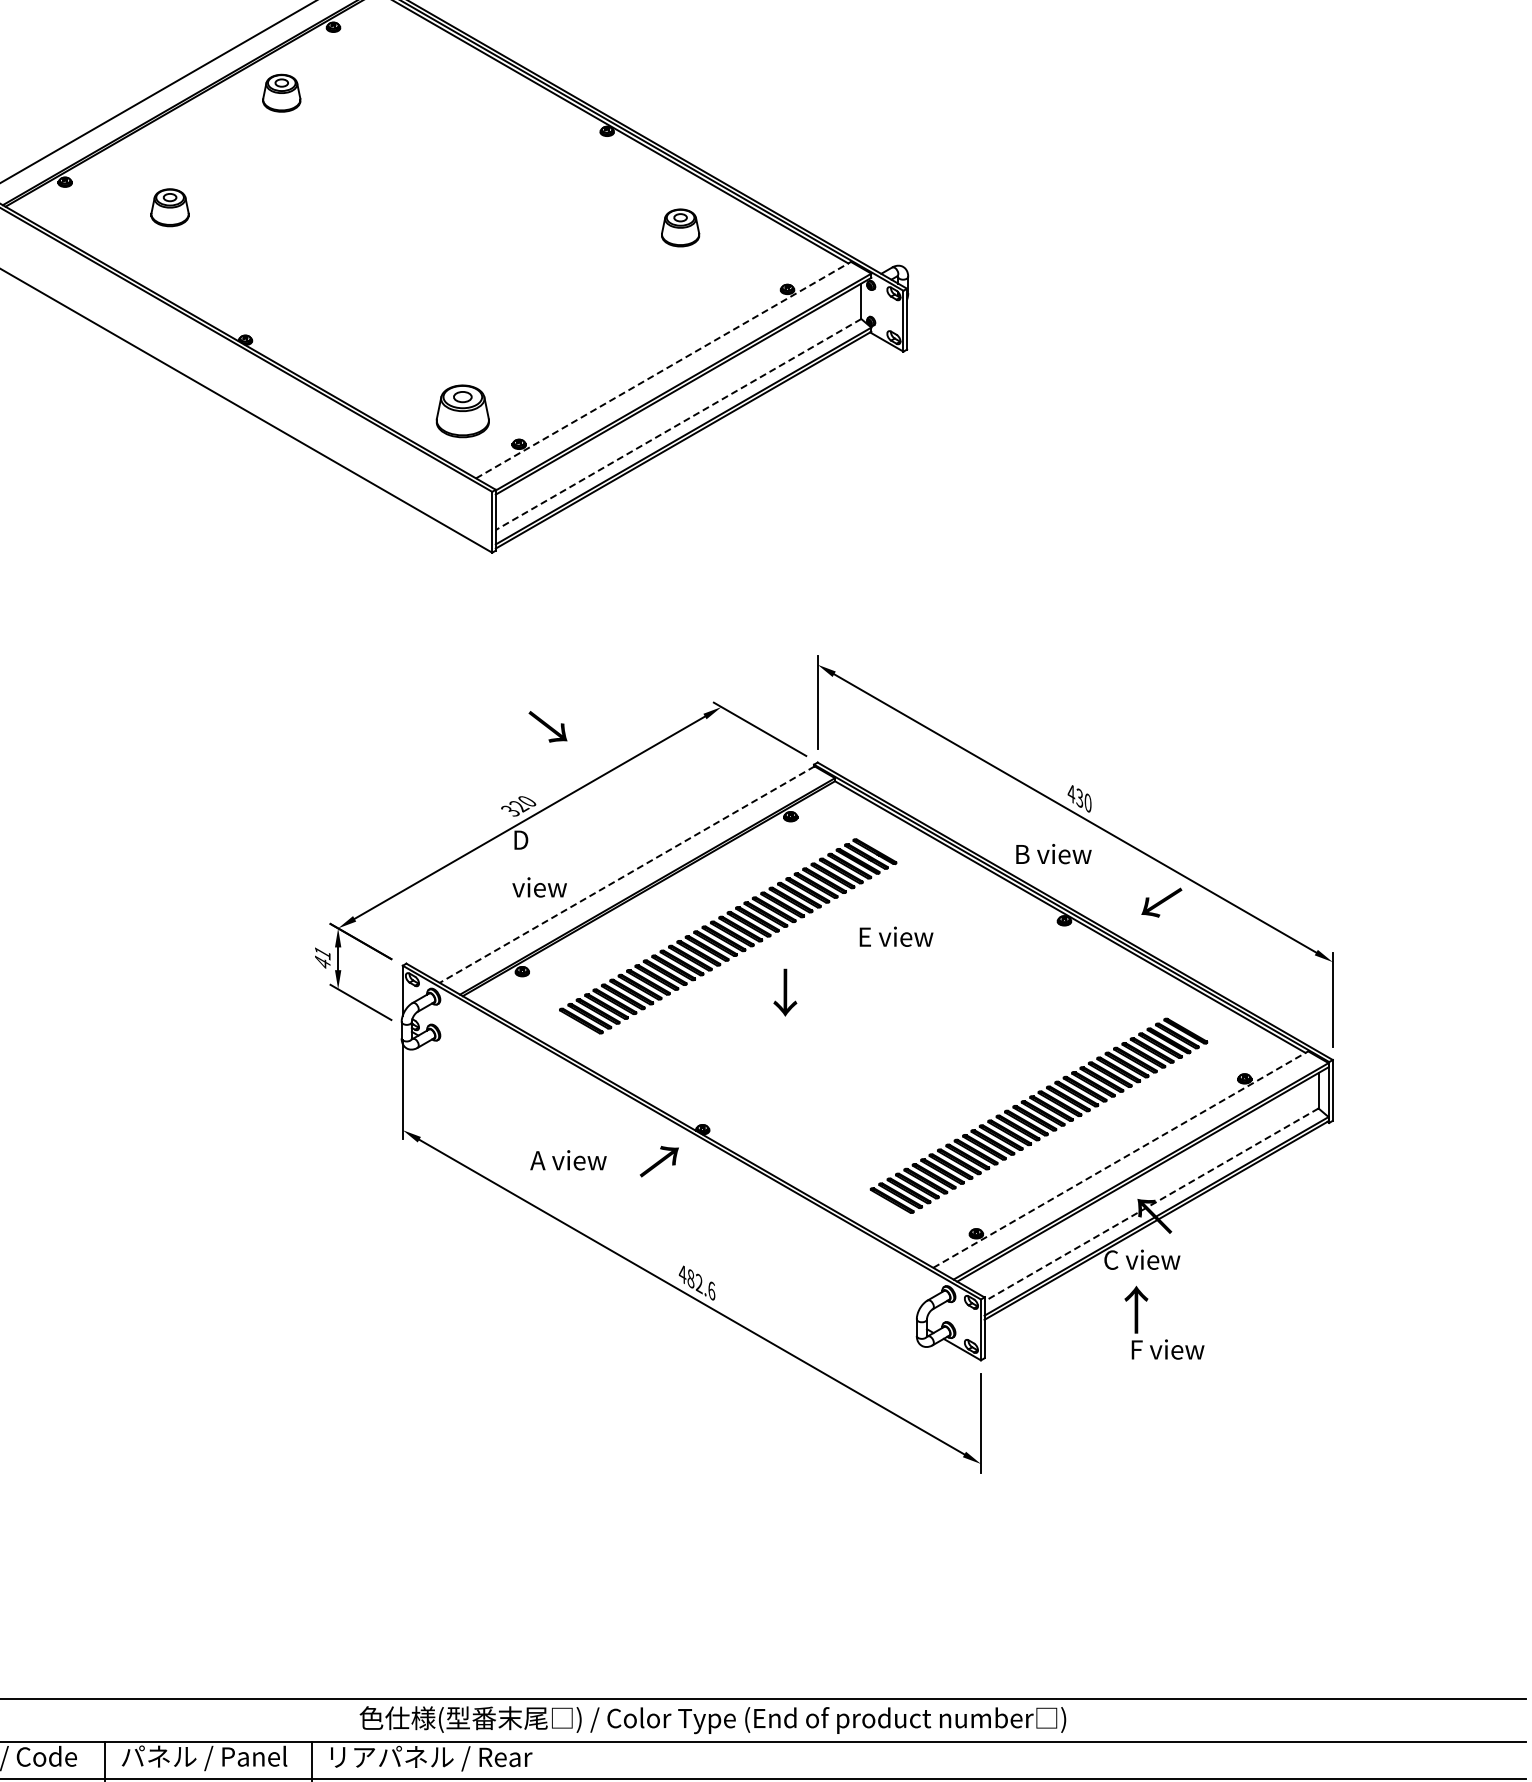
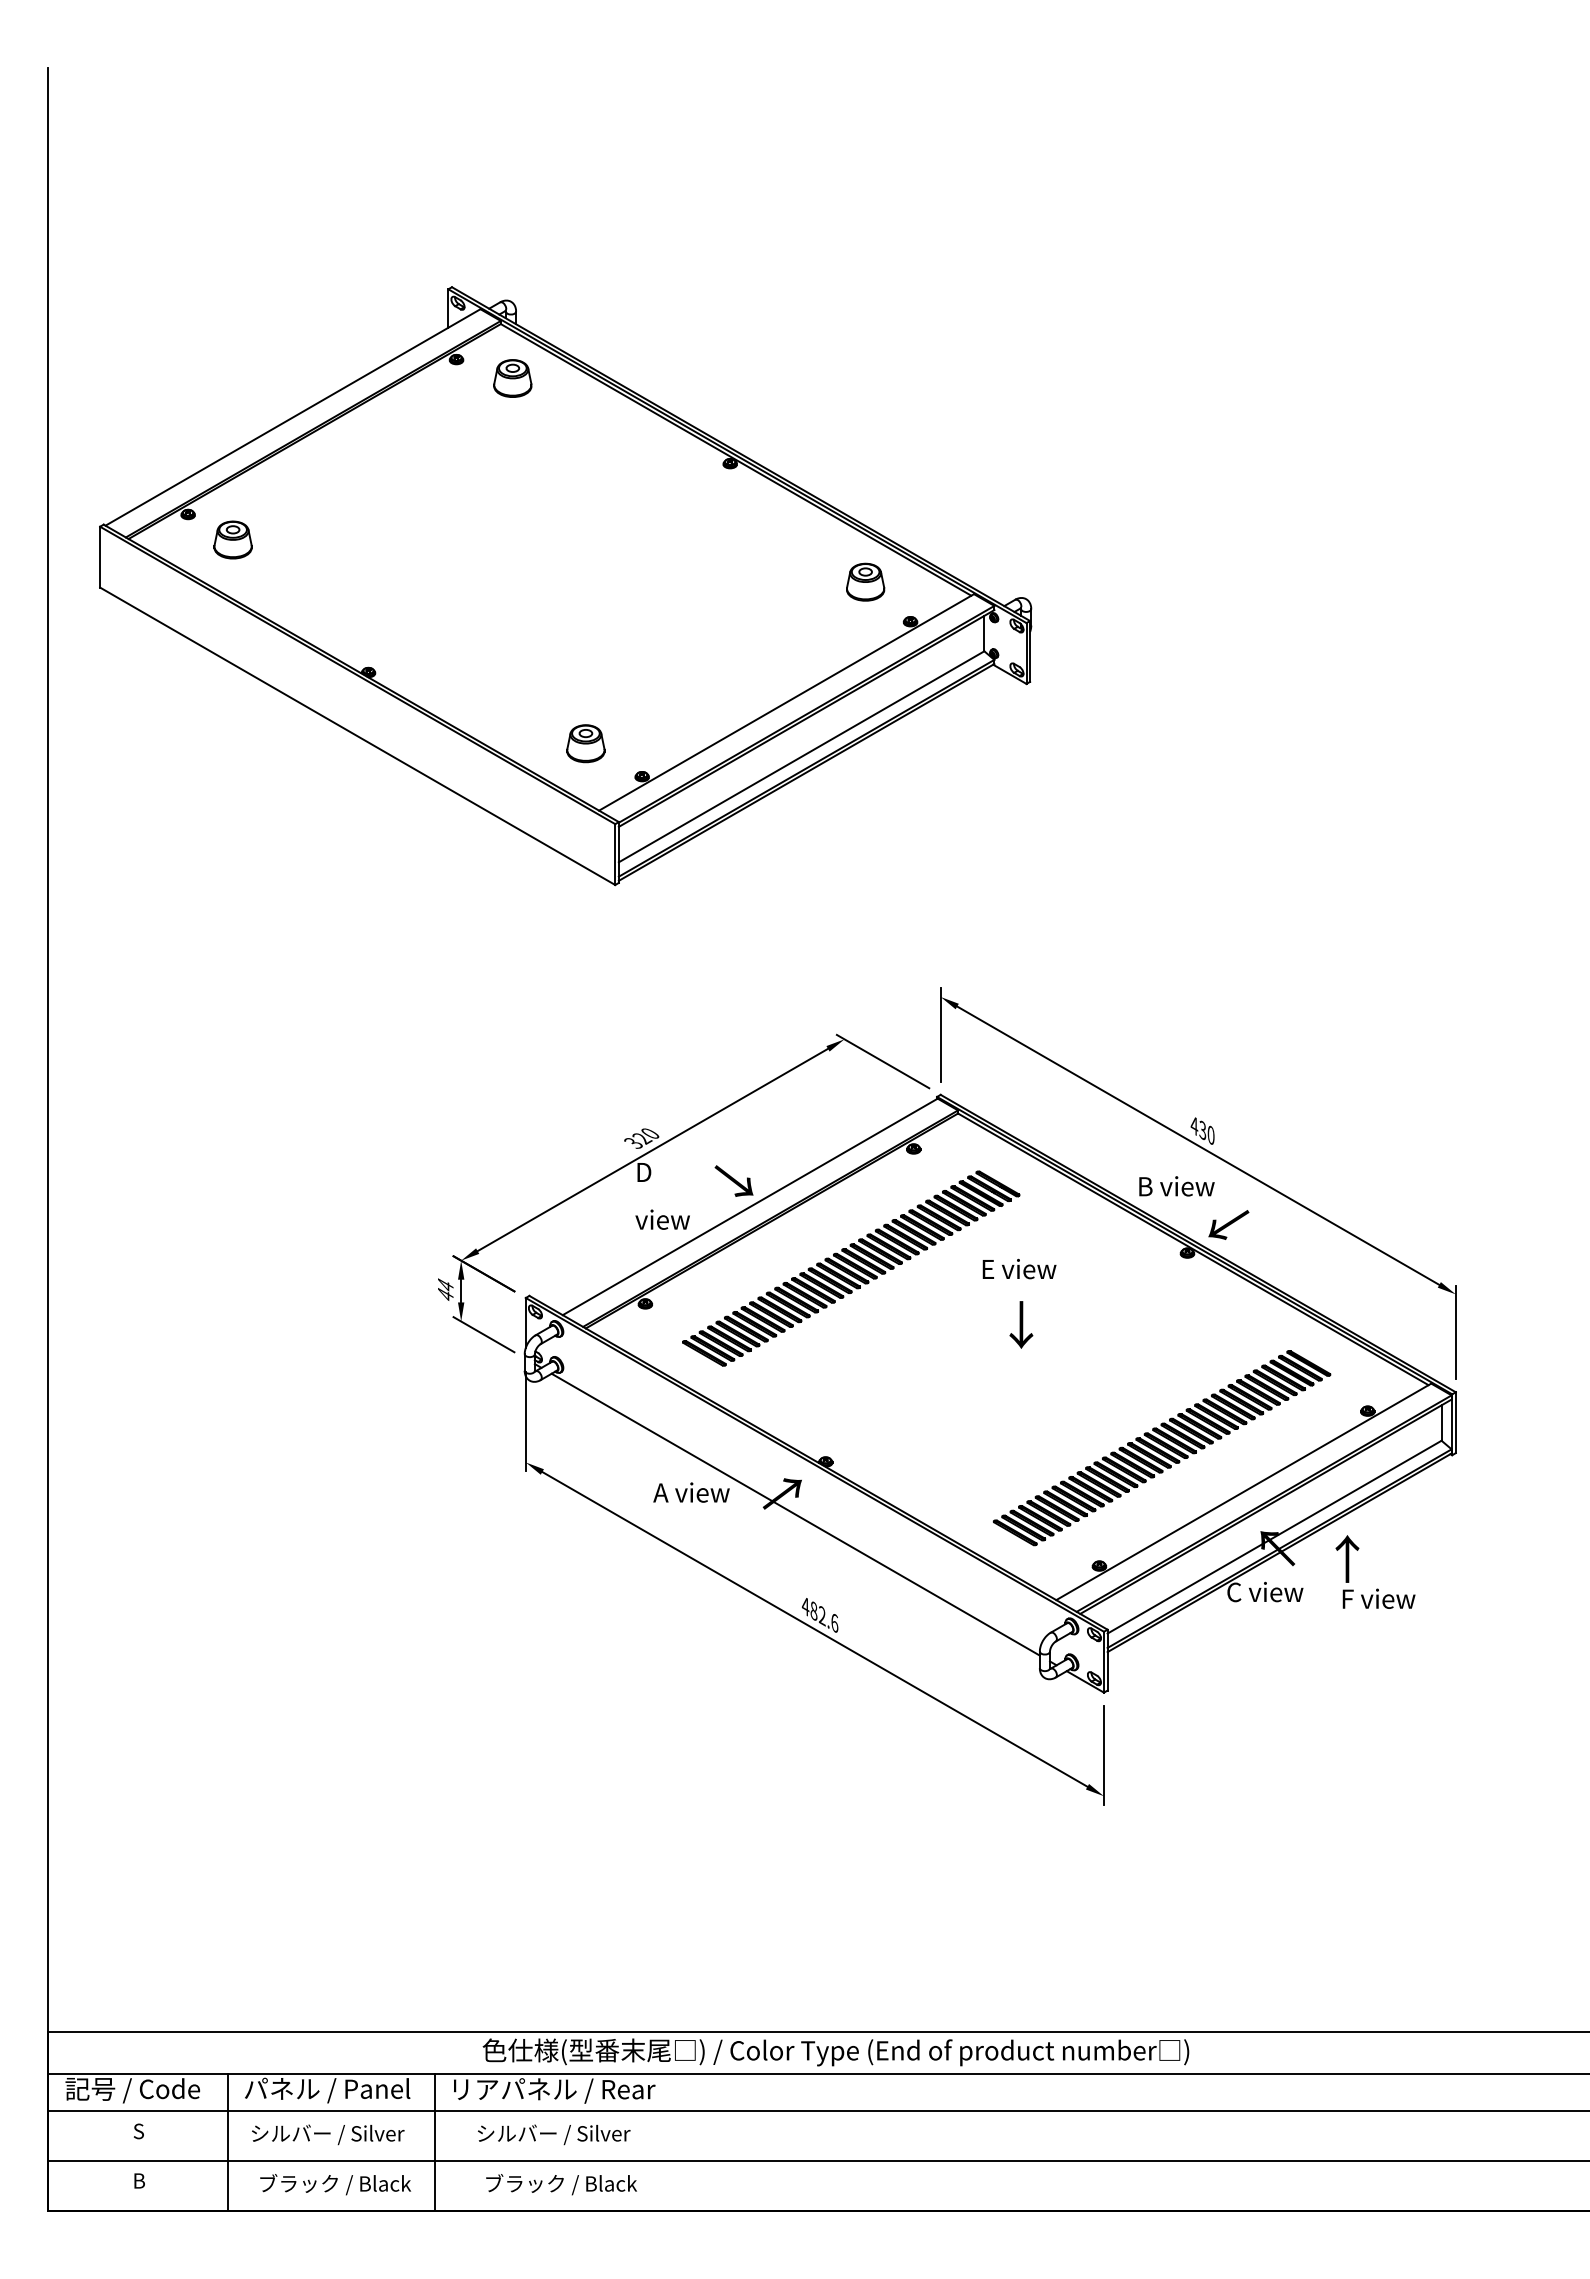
part: (281, 93) -> (512, 378), moved
part: (169, 207) -> (232, 539), moved
part: (680, 227) -> (865, 581), moved
line: (664, 370) -> (787, 702), dashed -> solid
part: (462, 411) -> (585, 743), size x0.71
line: (678, 425) -> (801, 757), dashed -> solid
text: (547, 726) -> (733, 1180), moved
line: (626, 875) -> (749, 1207), dashed -> solid
text: (1161, 902) -> (1228, 1224), moved
text: (322, 953) -> (445, 1285), 41 -> 44
text: (785, 992) -> (1021, 1324), moved
line: (1121, 1159) -> (1244, 1491), dashed -> solid
line: (672, 1182) -> (795, 1514), added
line: (1151, 1205) -> (1274, 1537), dashed -> solid
text: (1164, 1322) -> (1375, 1571), moved

